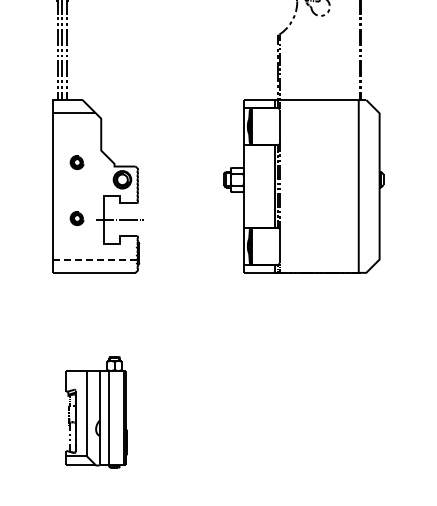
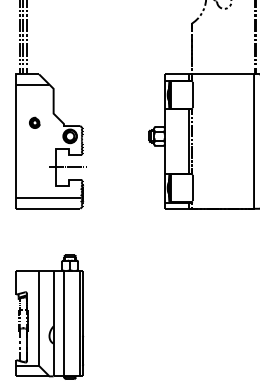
part: (76, 218) -> (34, 166), removed
line: (95, 259) -> (49, 198), dashed -> solid
part: (96, 412) -> (49, 317), size x1.43

